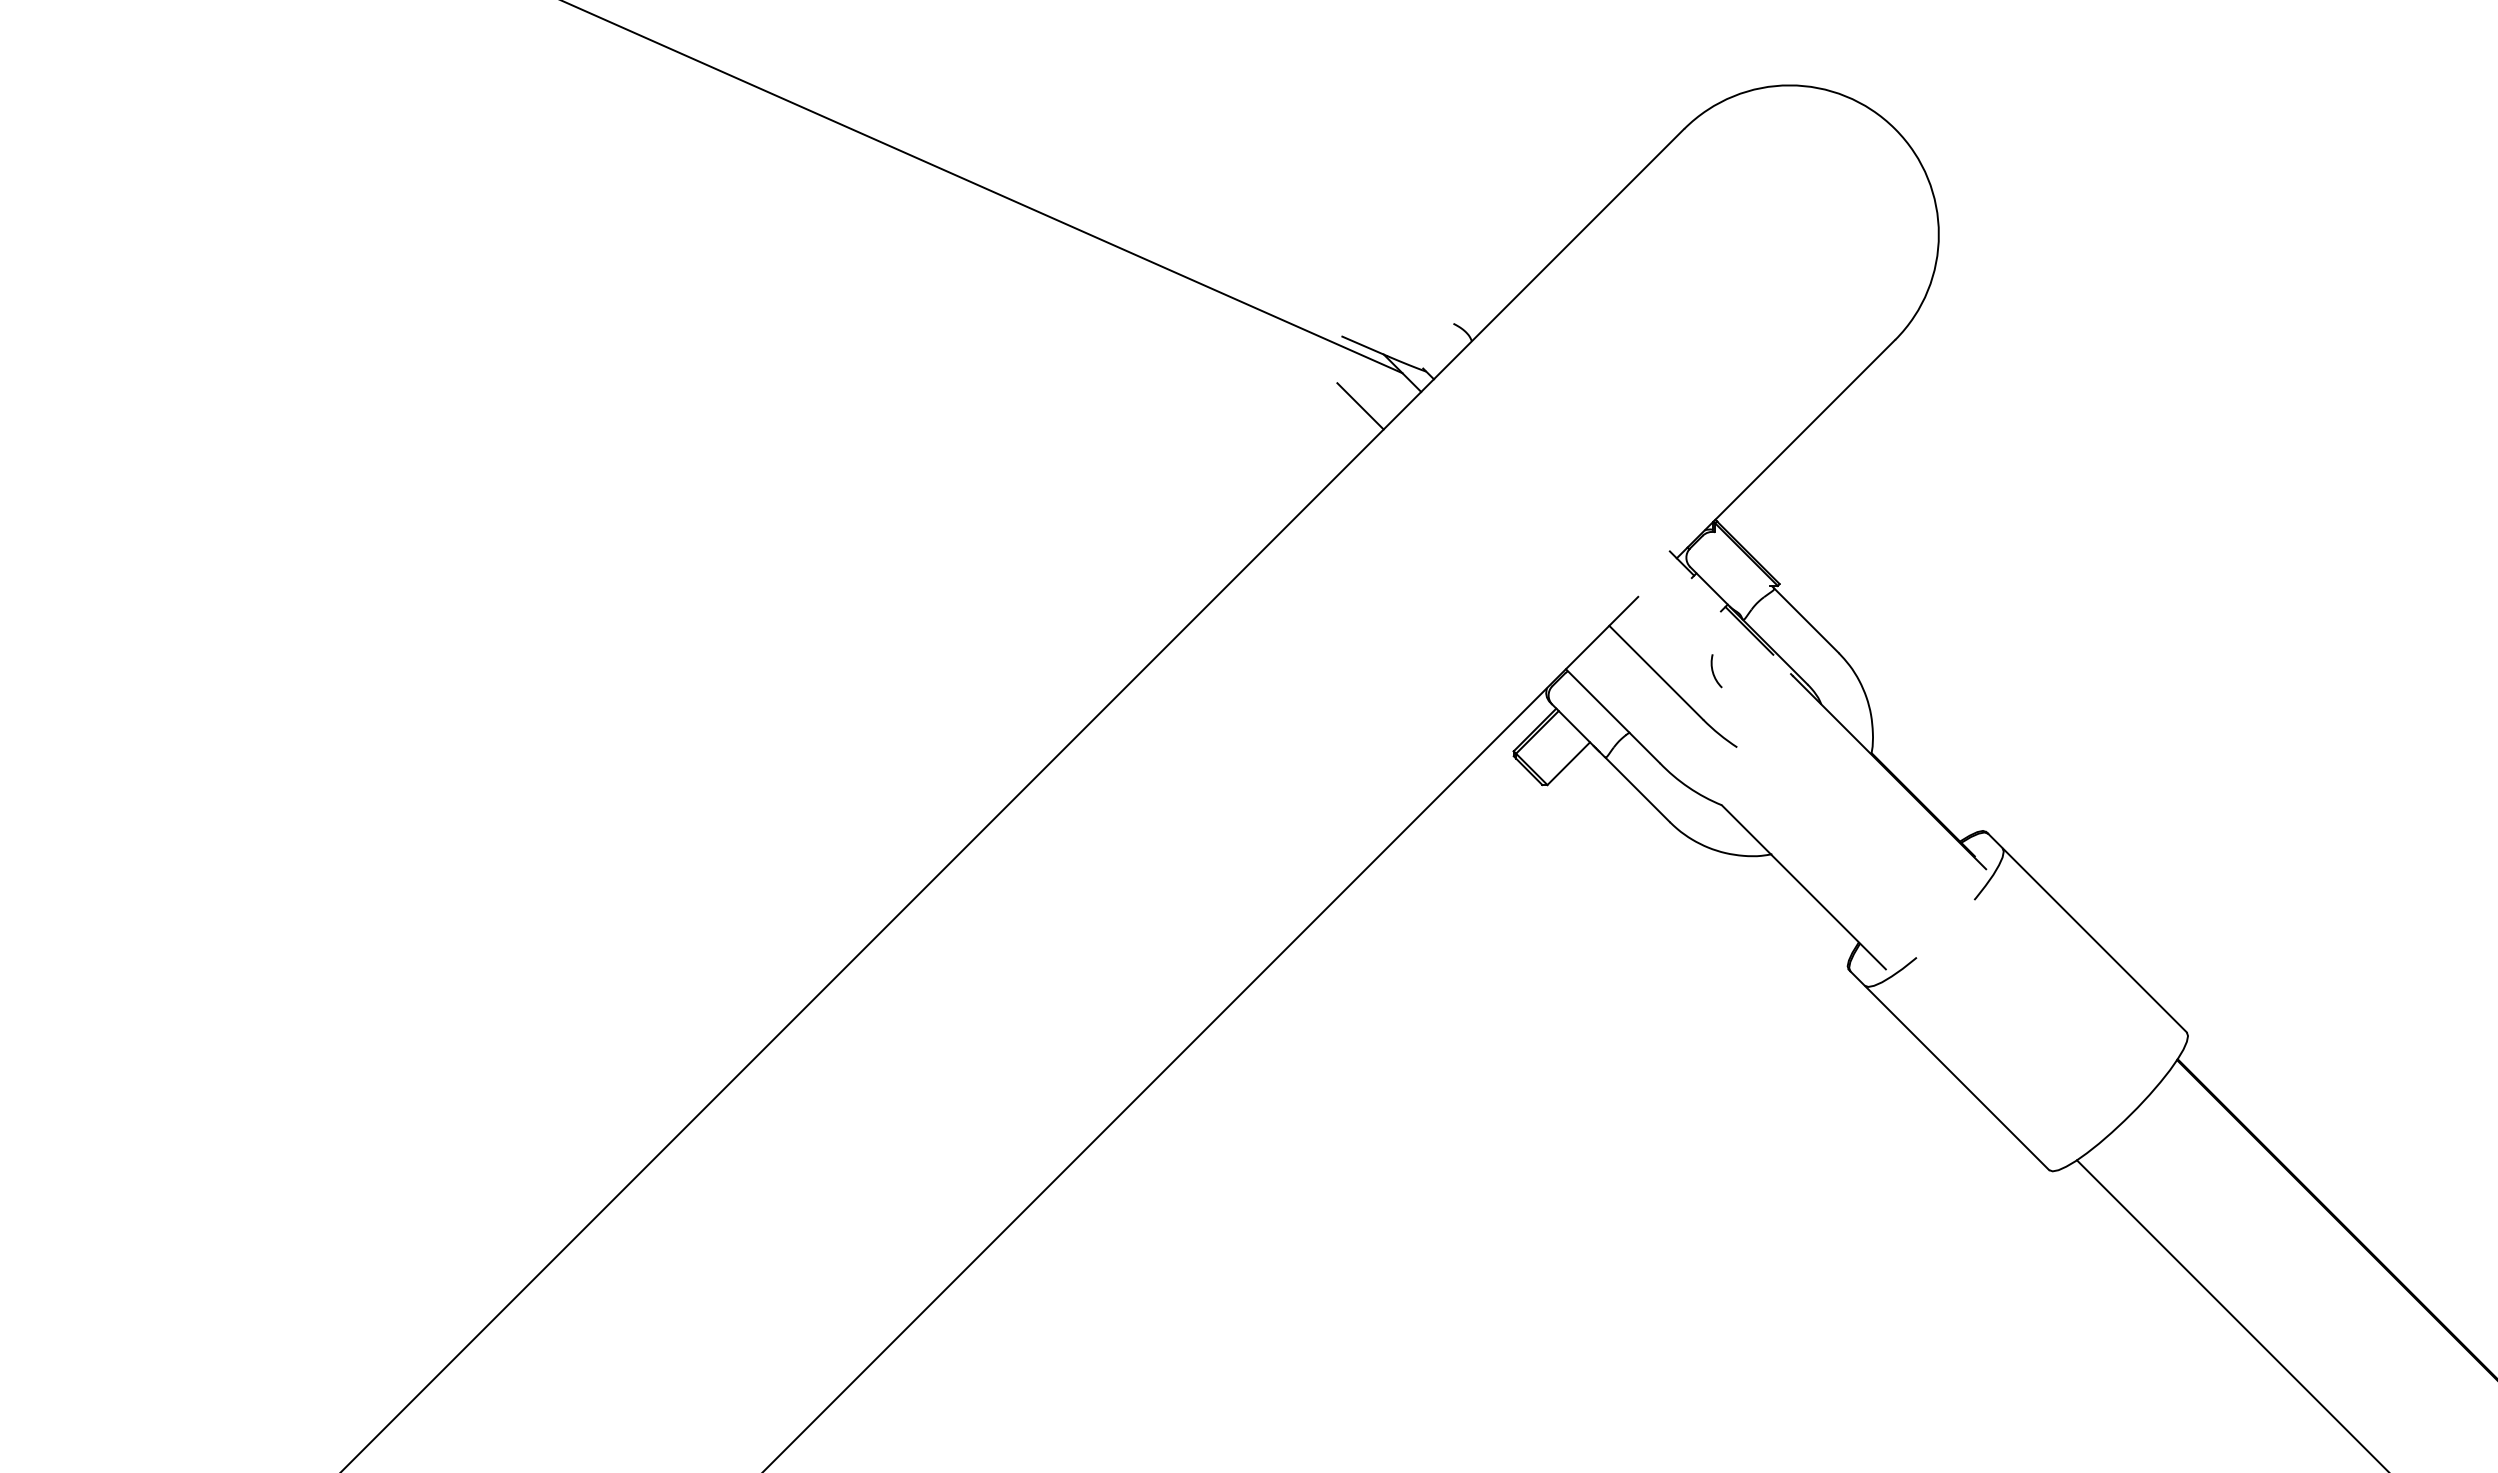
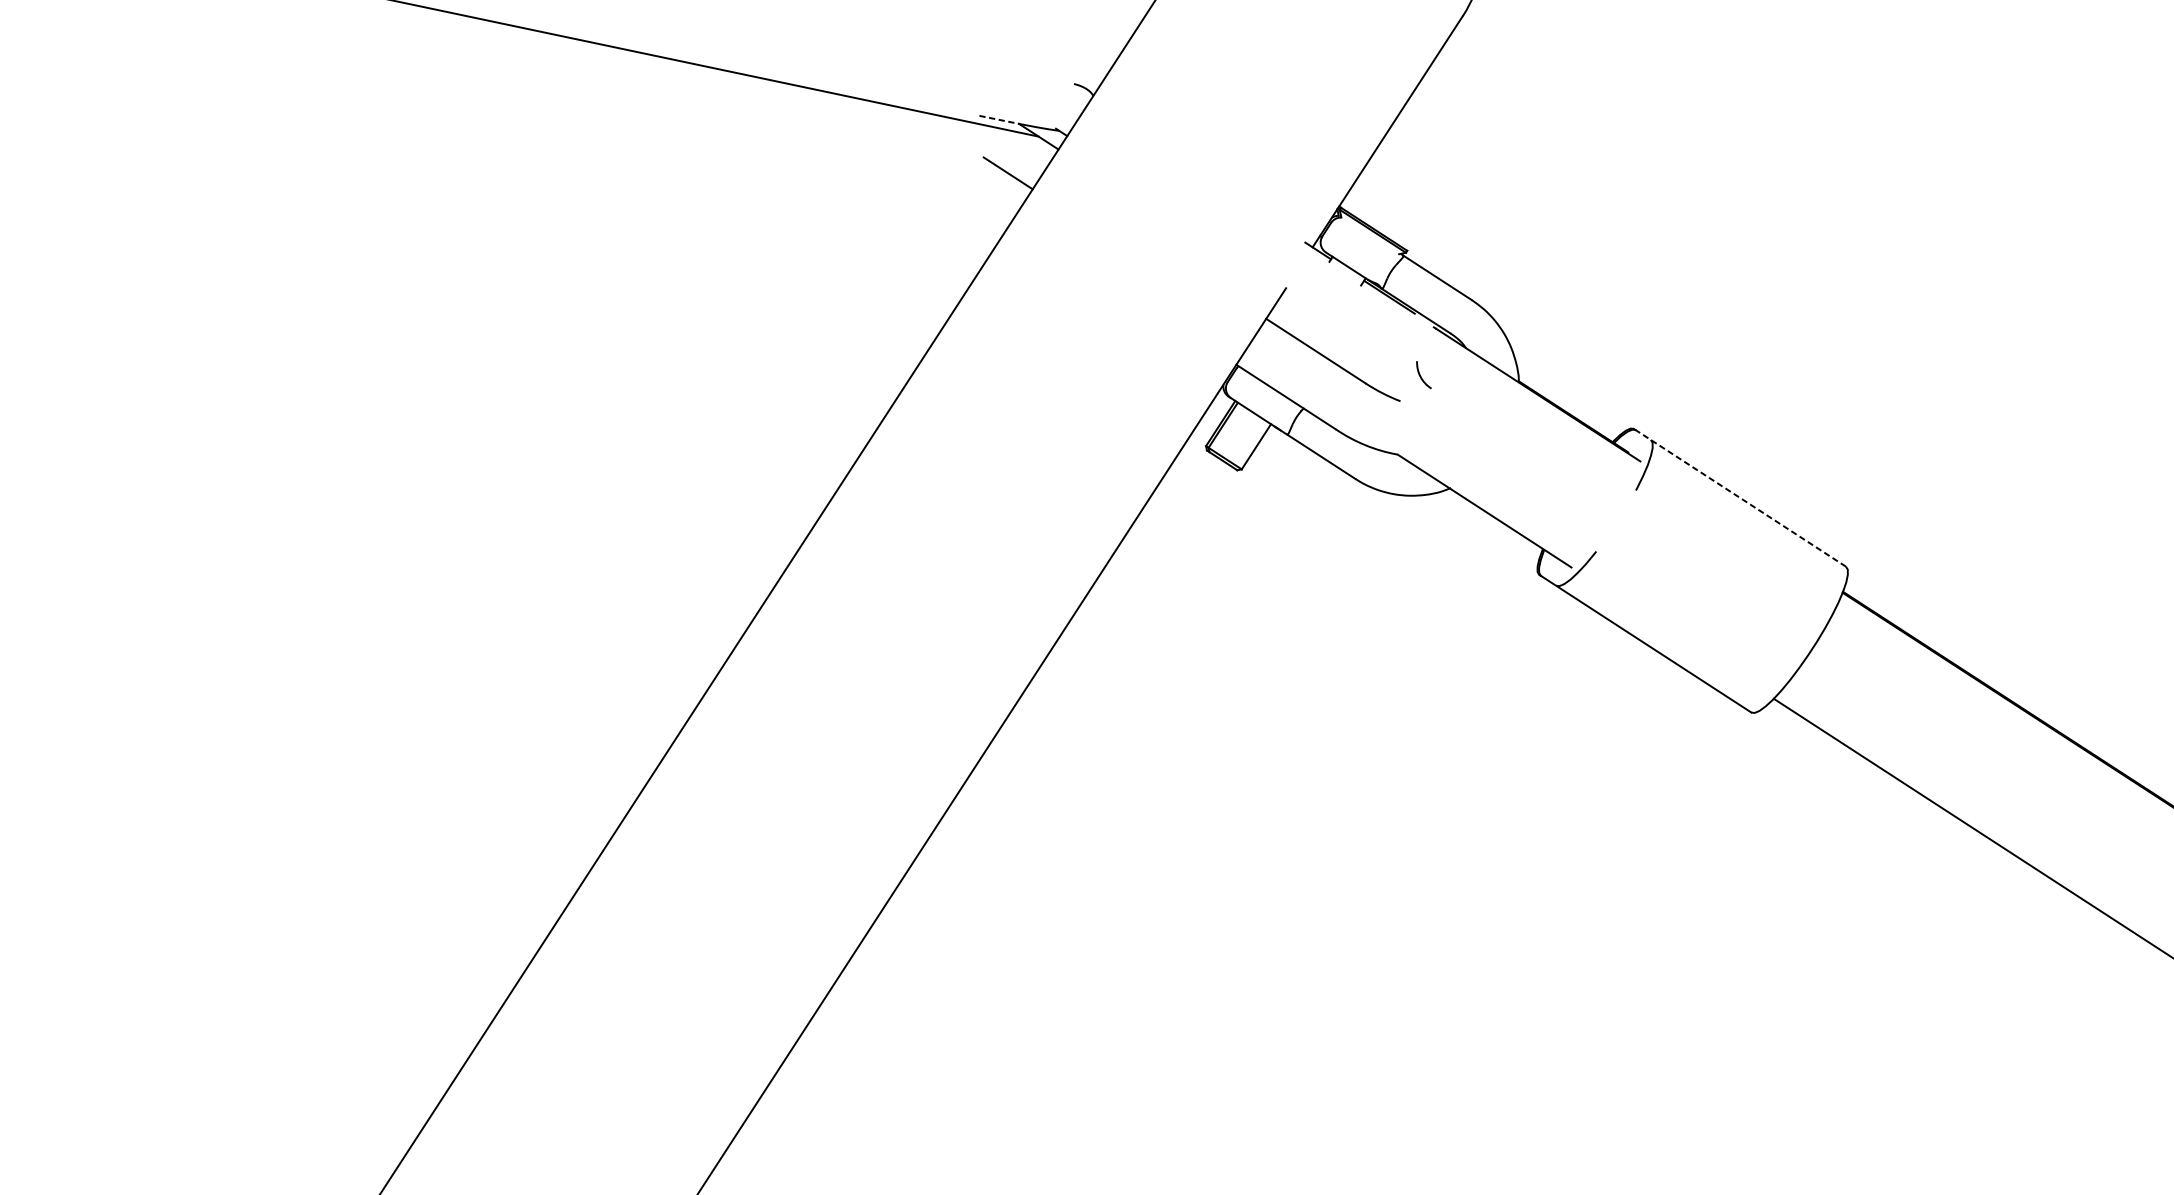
line: (1365, 346) -> (1001, 120), solid -> dashed
arc: (1714, 673) -> (1422, 377), moved
line: (2087, 932) -> (1740, 497), solid -> dashed

